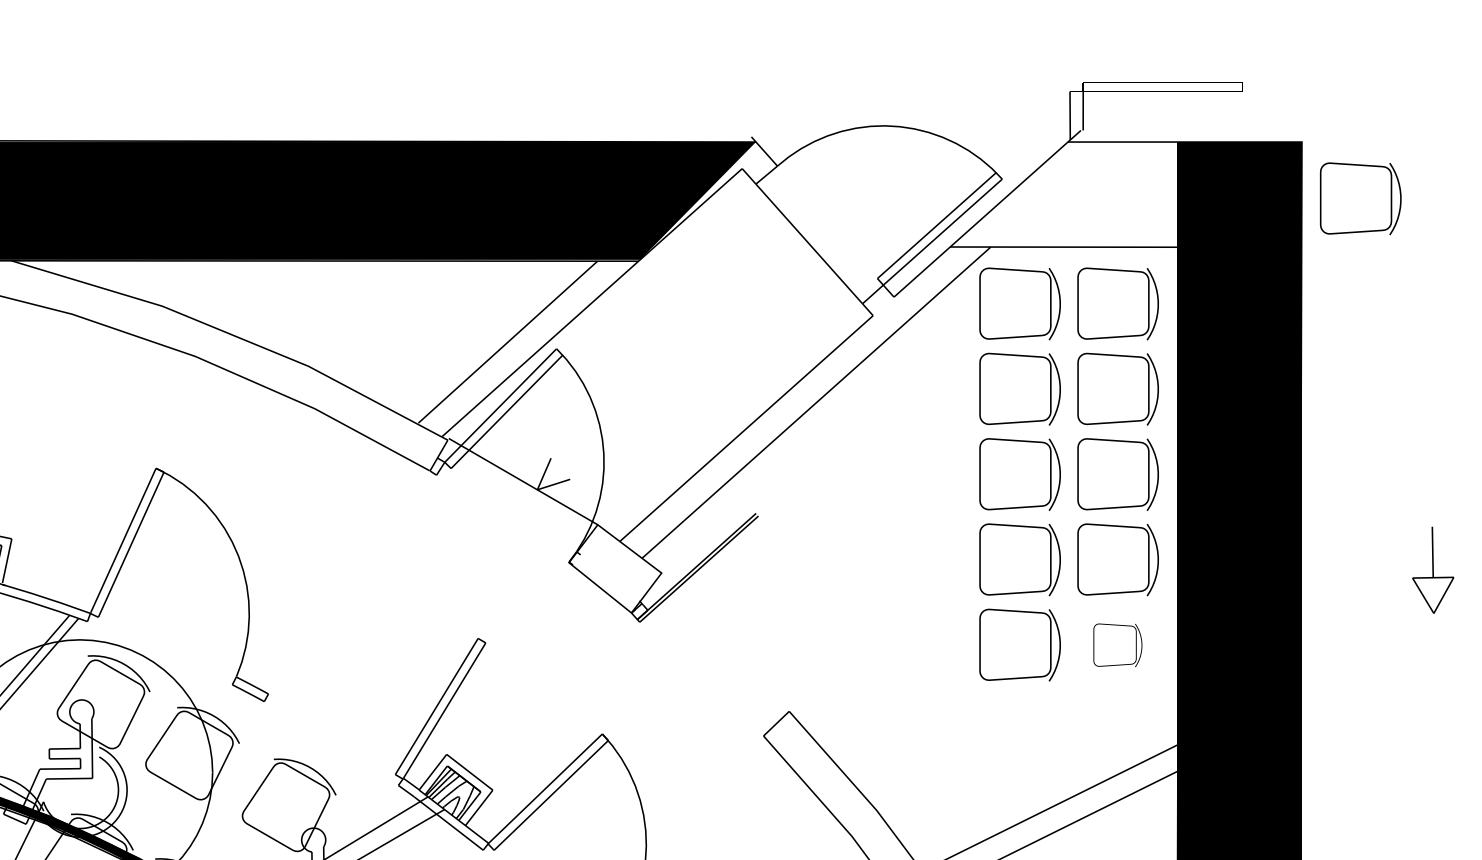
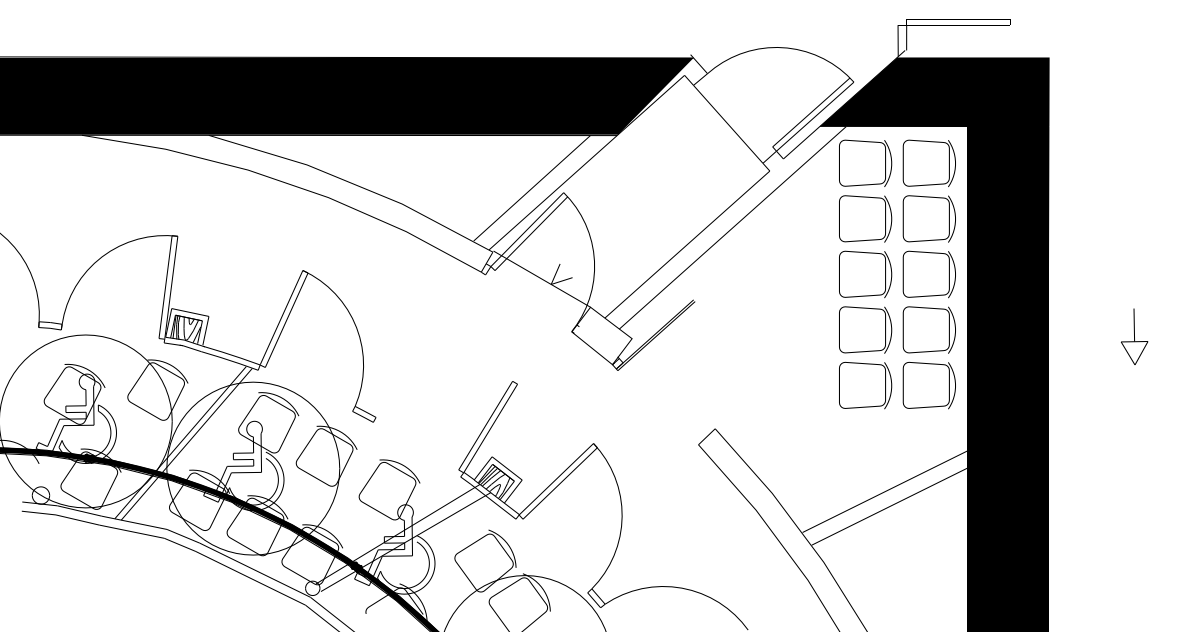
fill: (1063, 195) -> (893, 92), added
part: (1359, 198) -> (1086, 94), removed
part: (1116, 644) -> (928, 385), size x1.67

